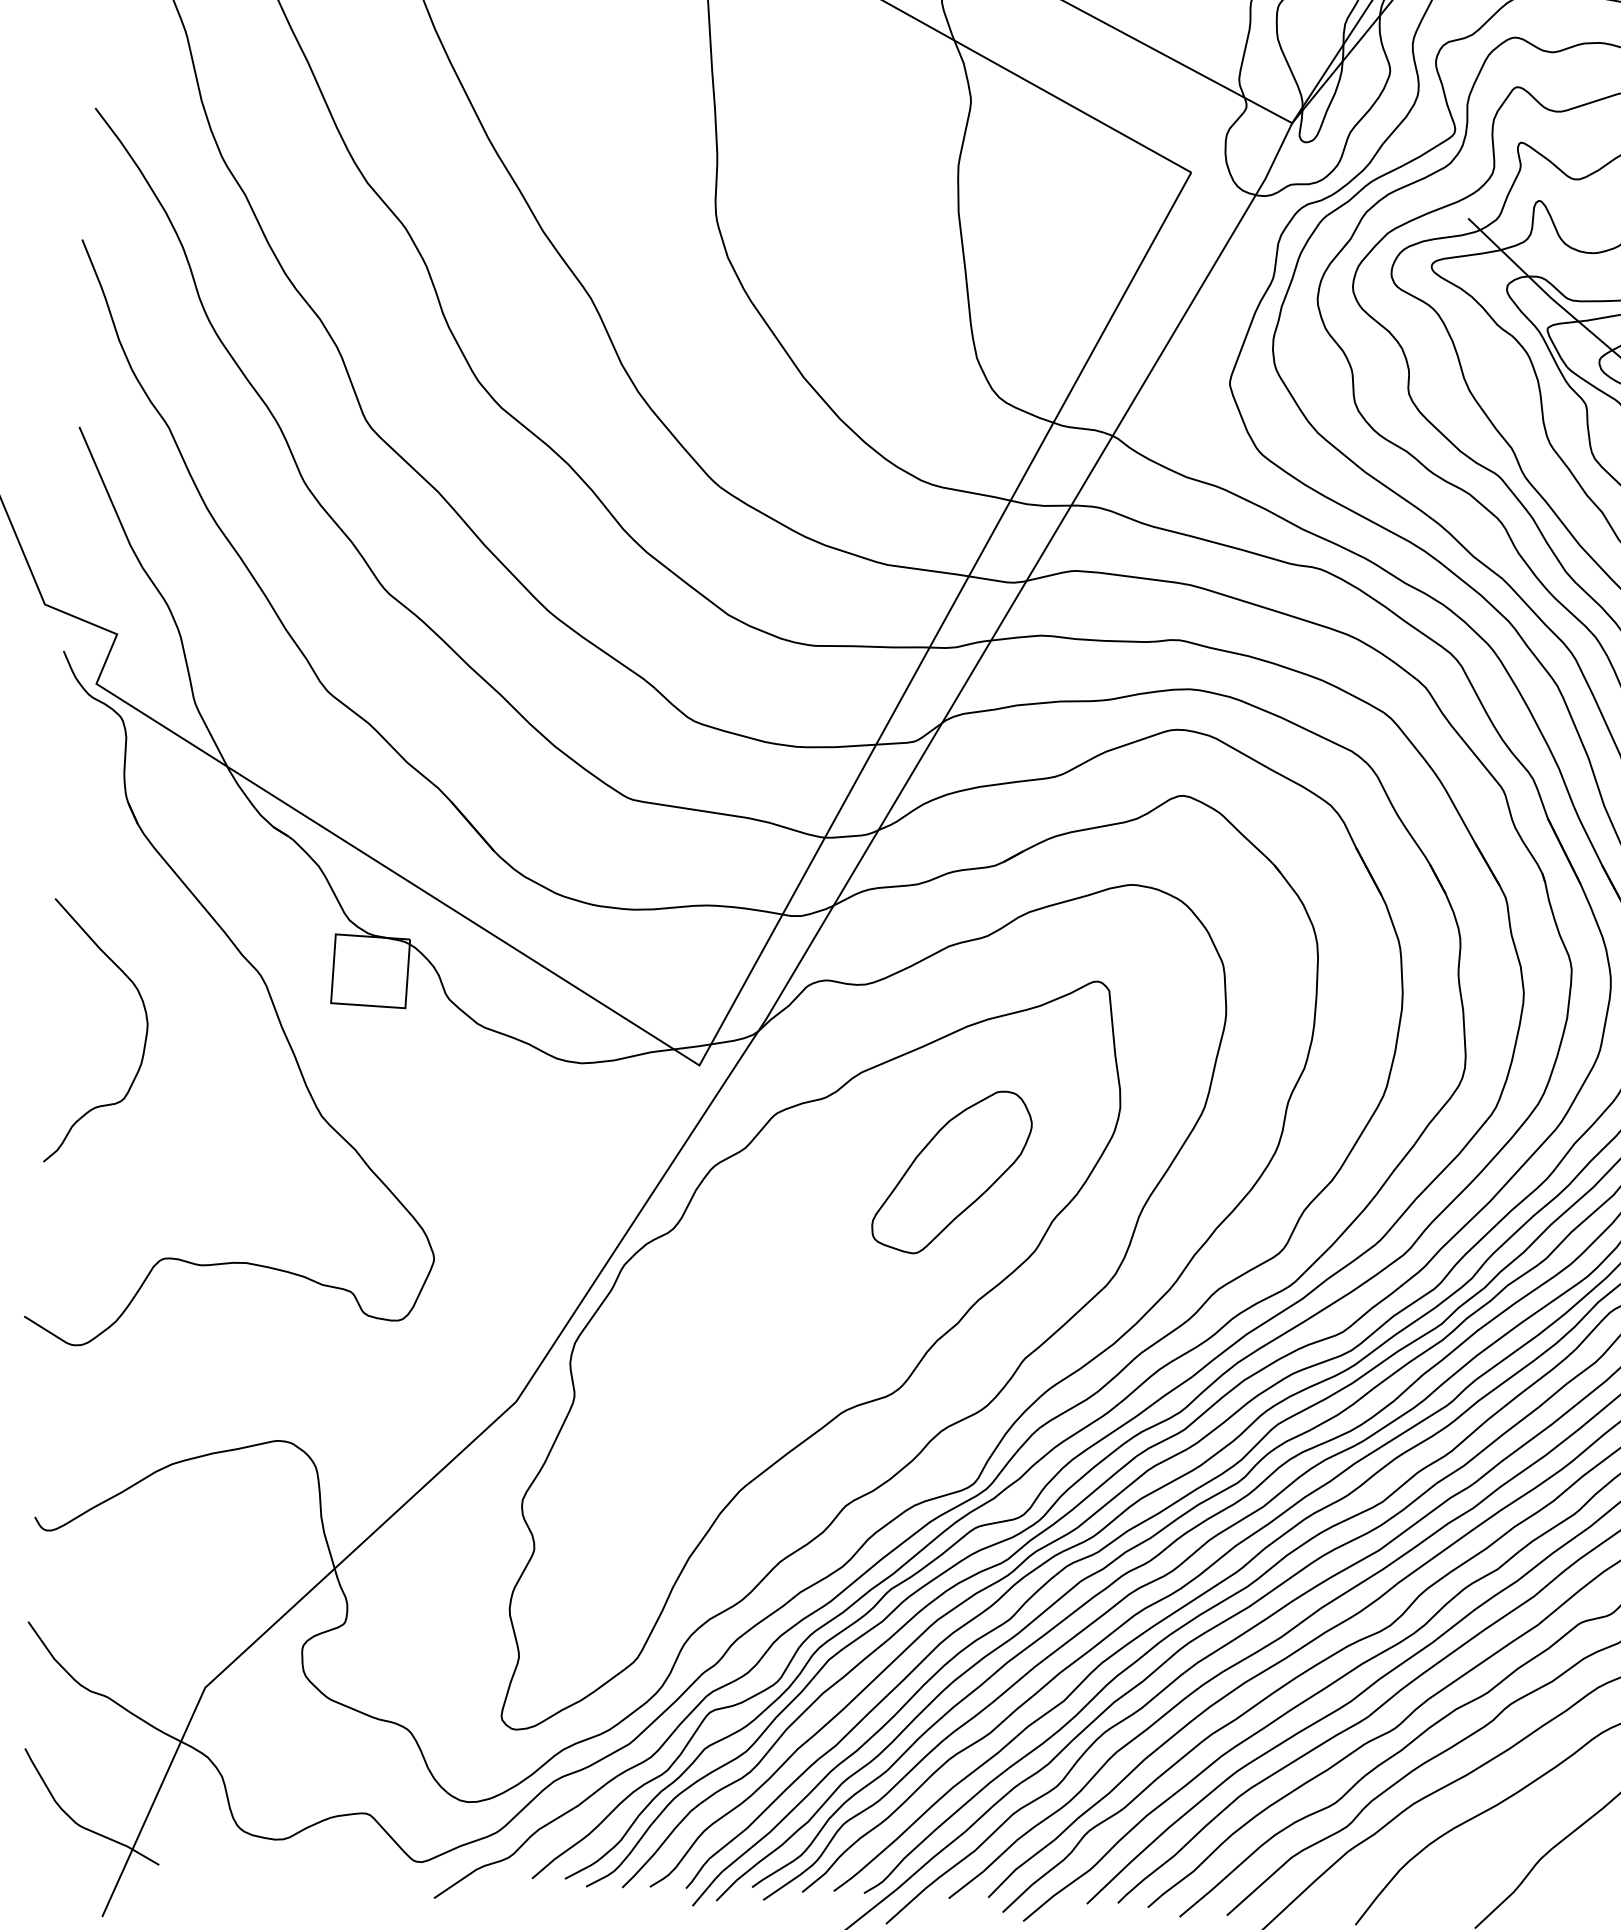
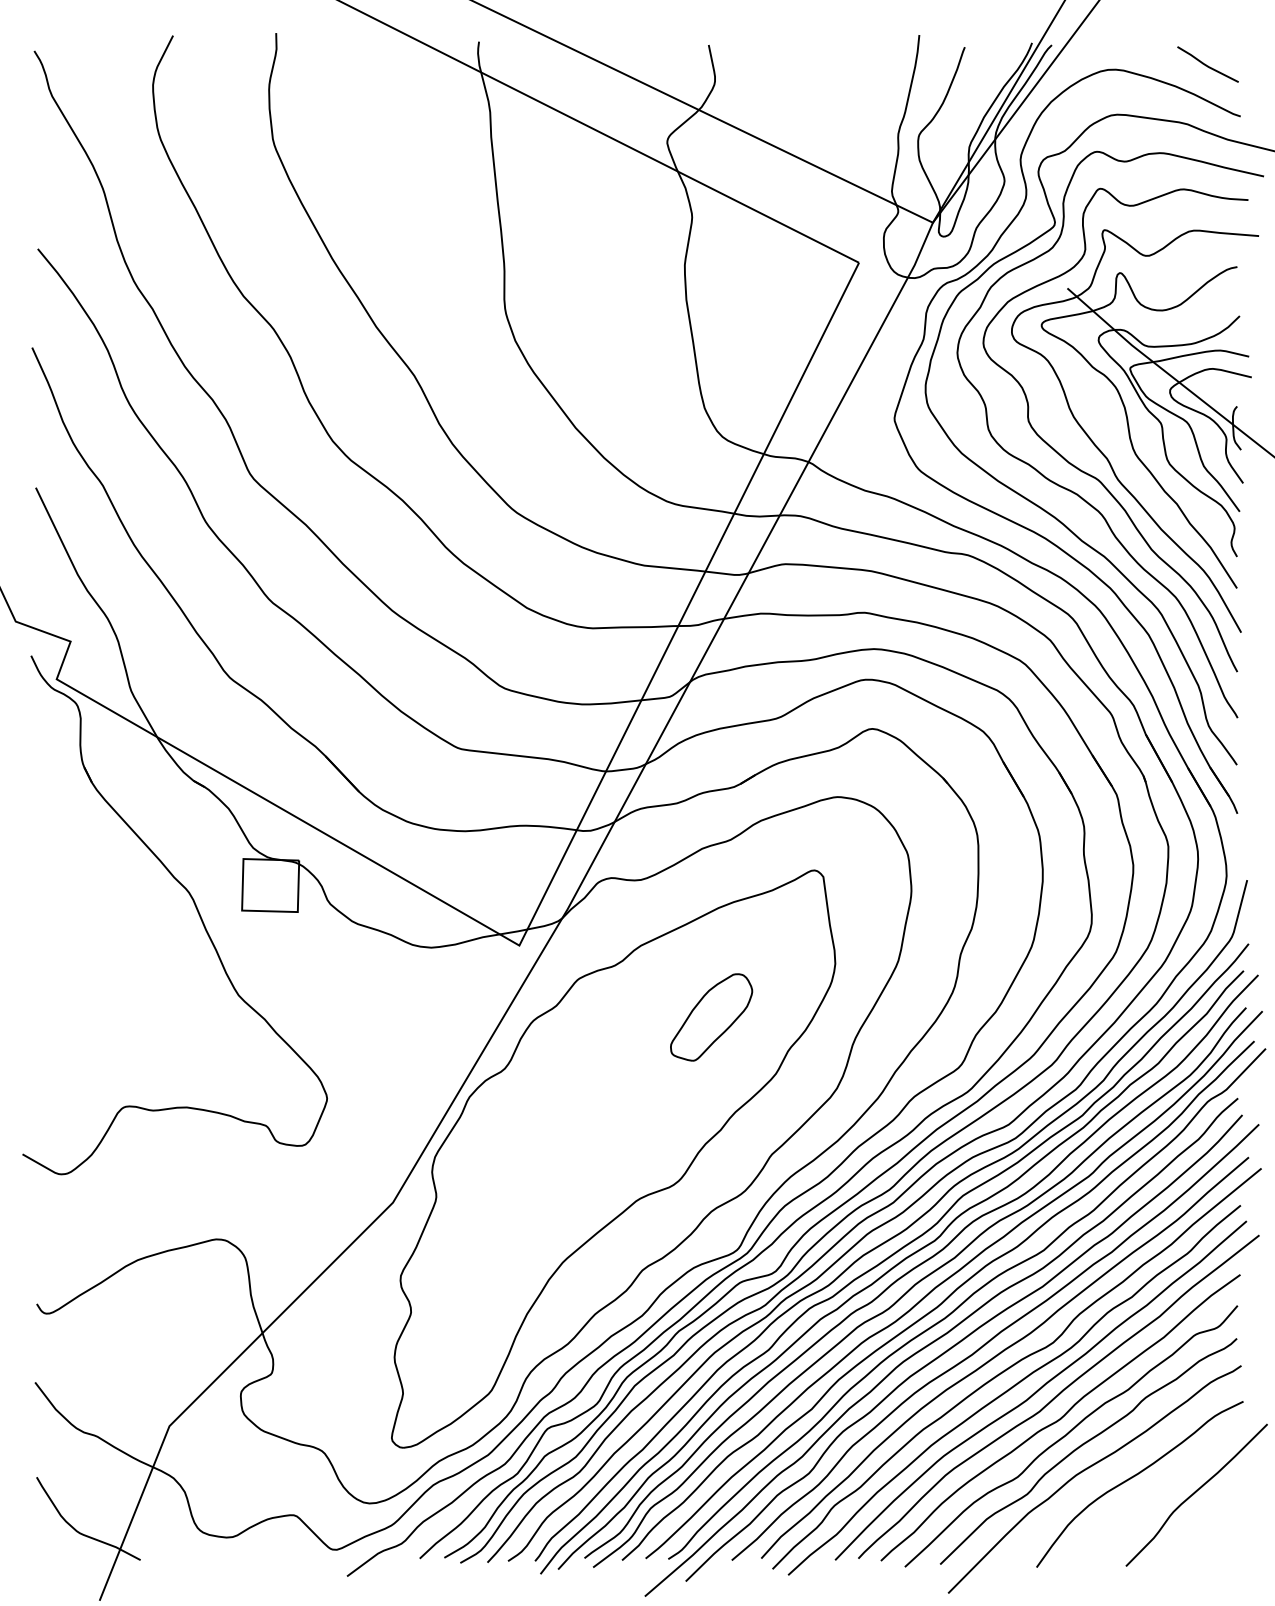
curve: (144, 1040) -> (103, 944), removed
part: (951, 1172) -> (711, 1017), size x0.7

